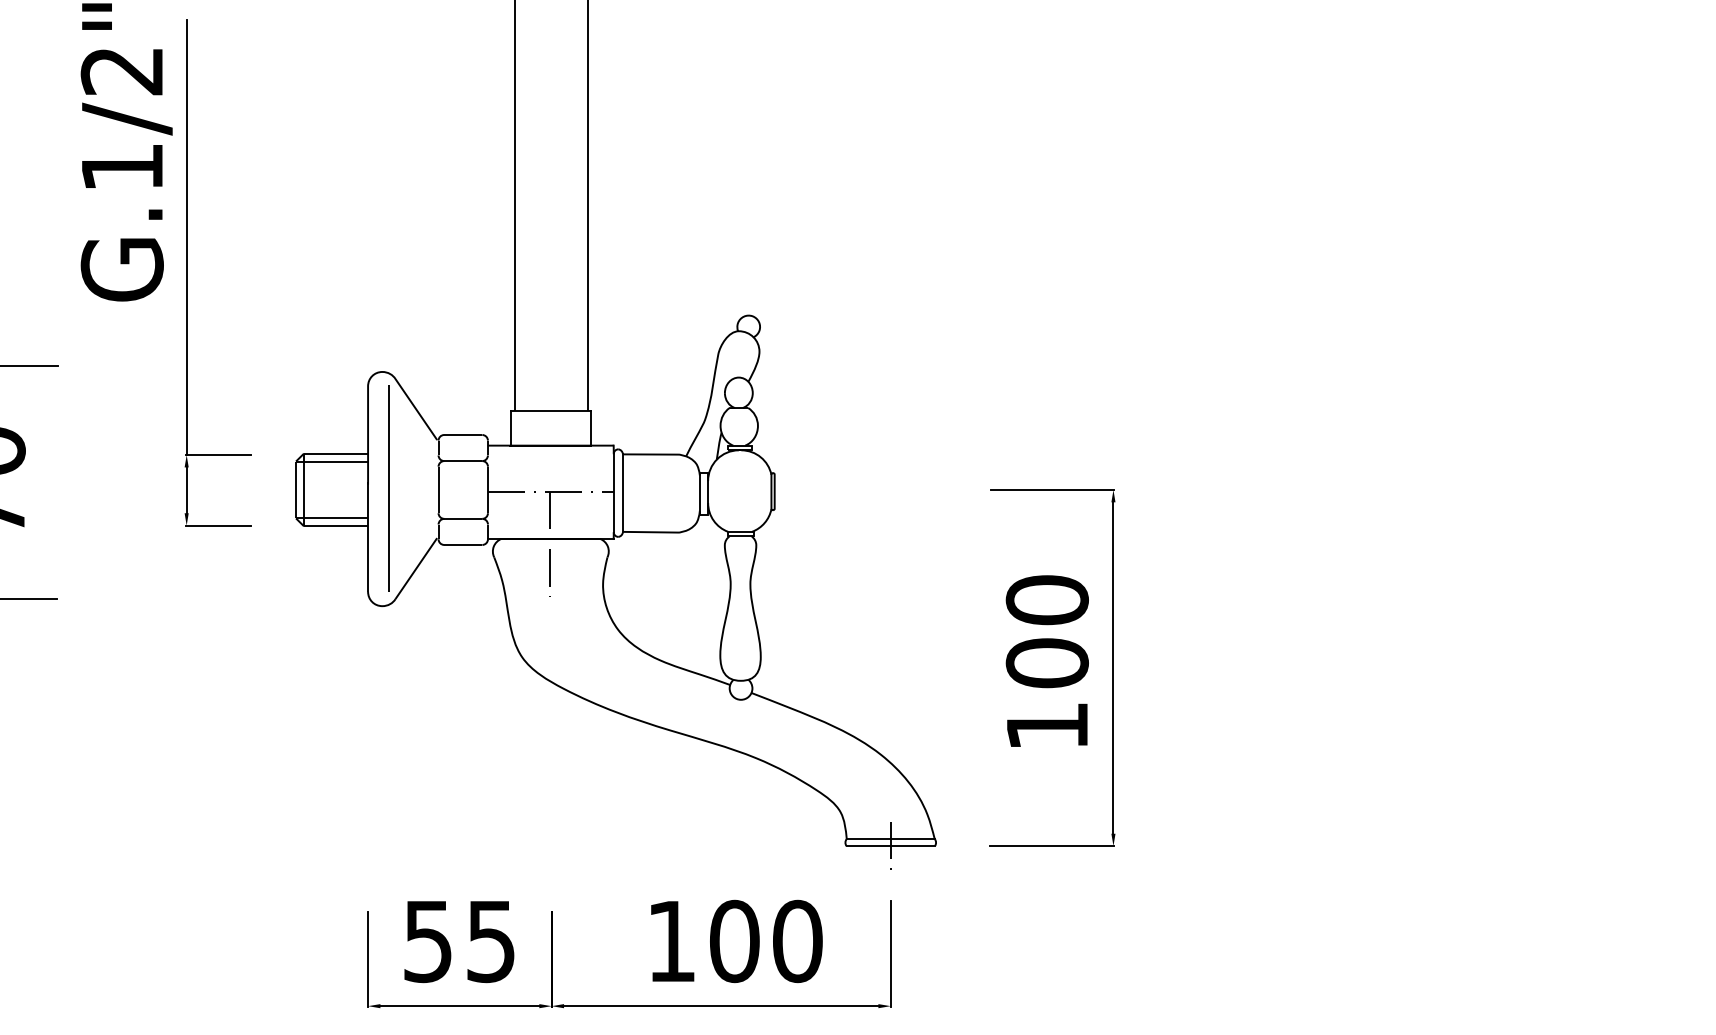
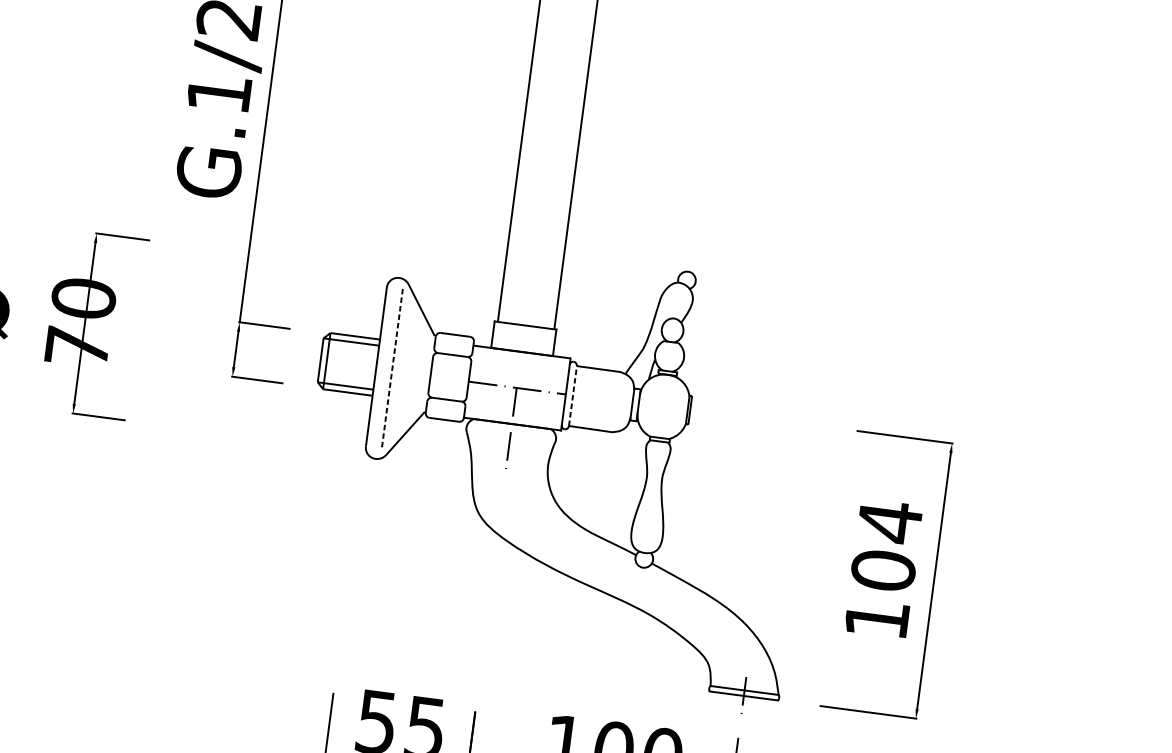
line: (388, 489) -> (392, 369), solid -> dashed
line: (623, 493) -> (573, 396), solid -> dashed
text: (1046, 600) -> (889, 522), 100 -> 104

